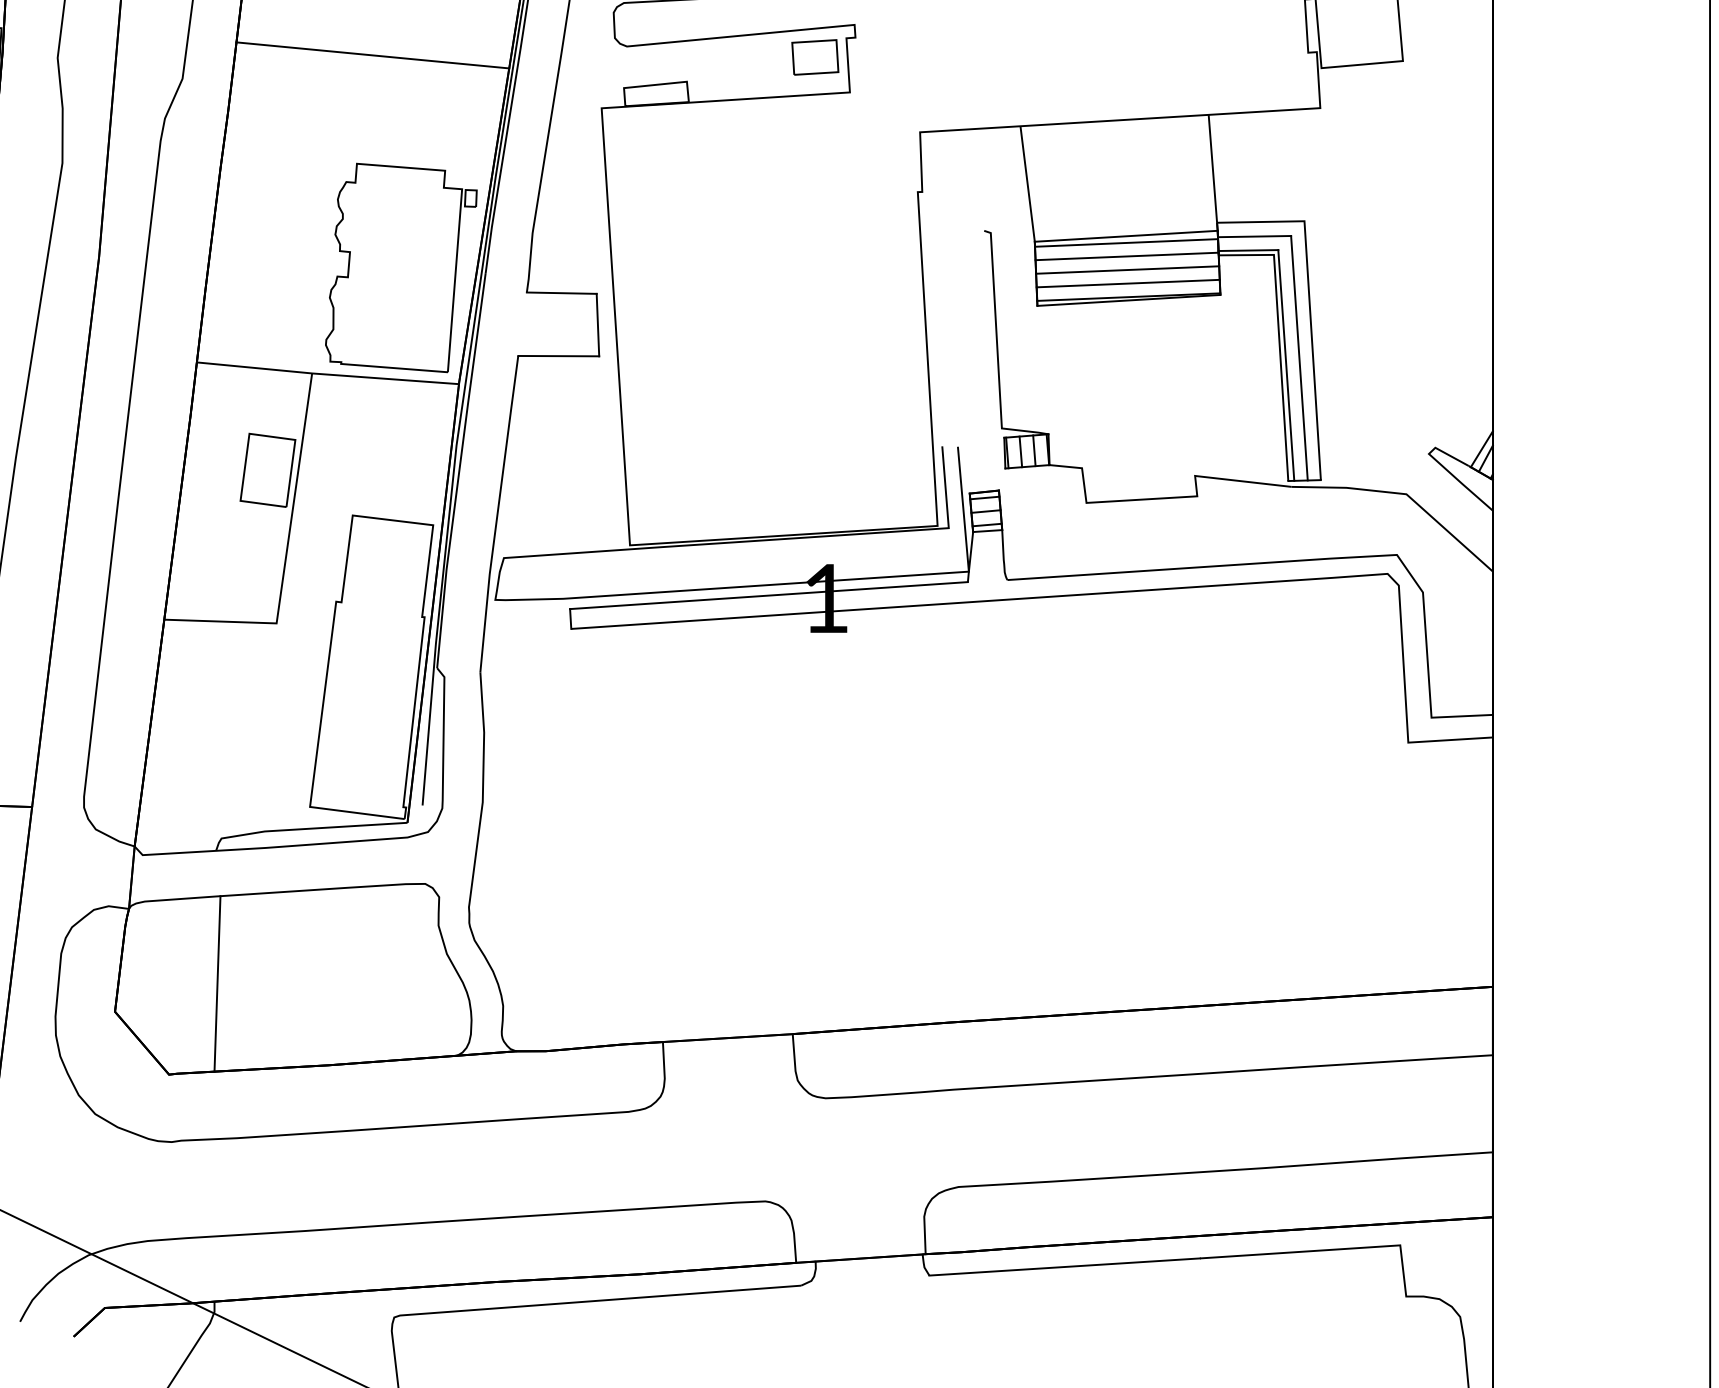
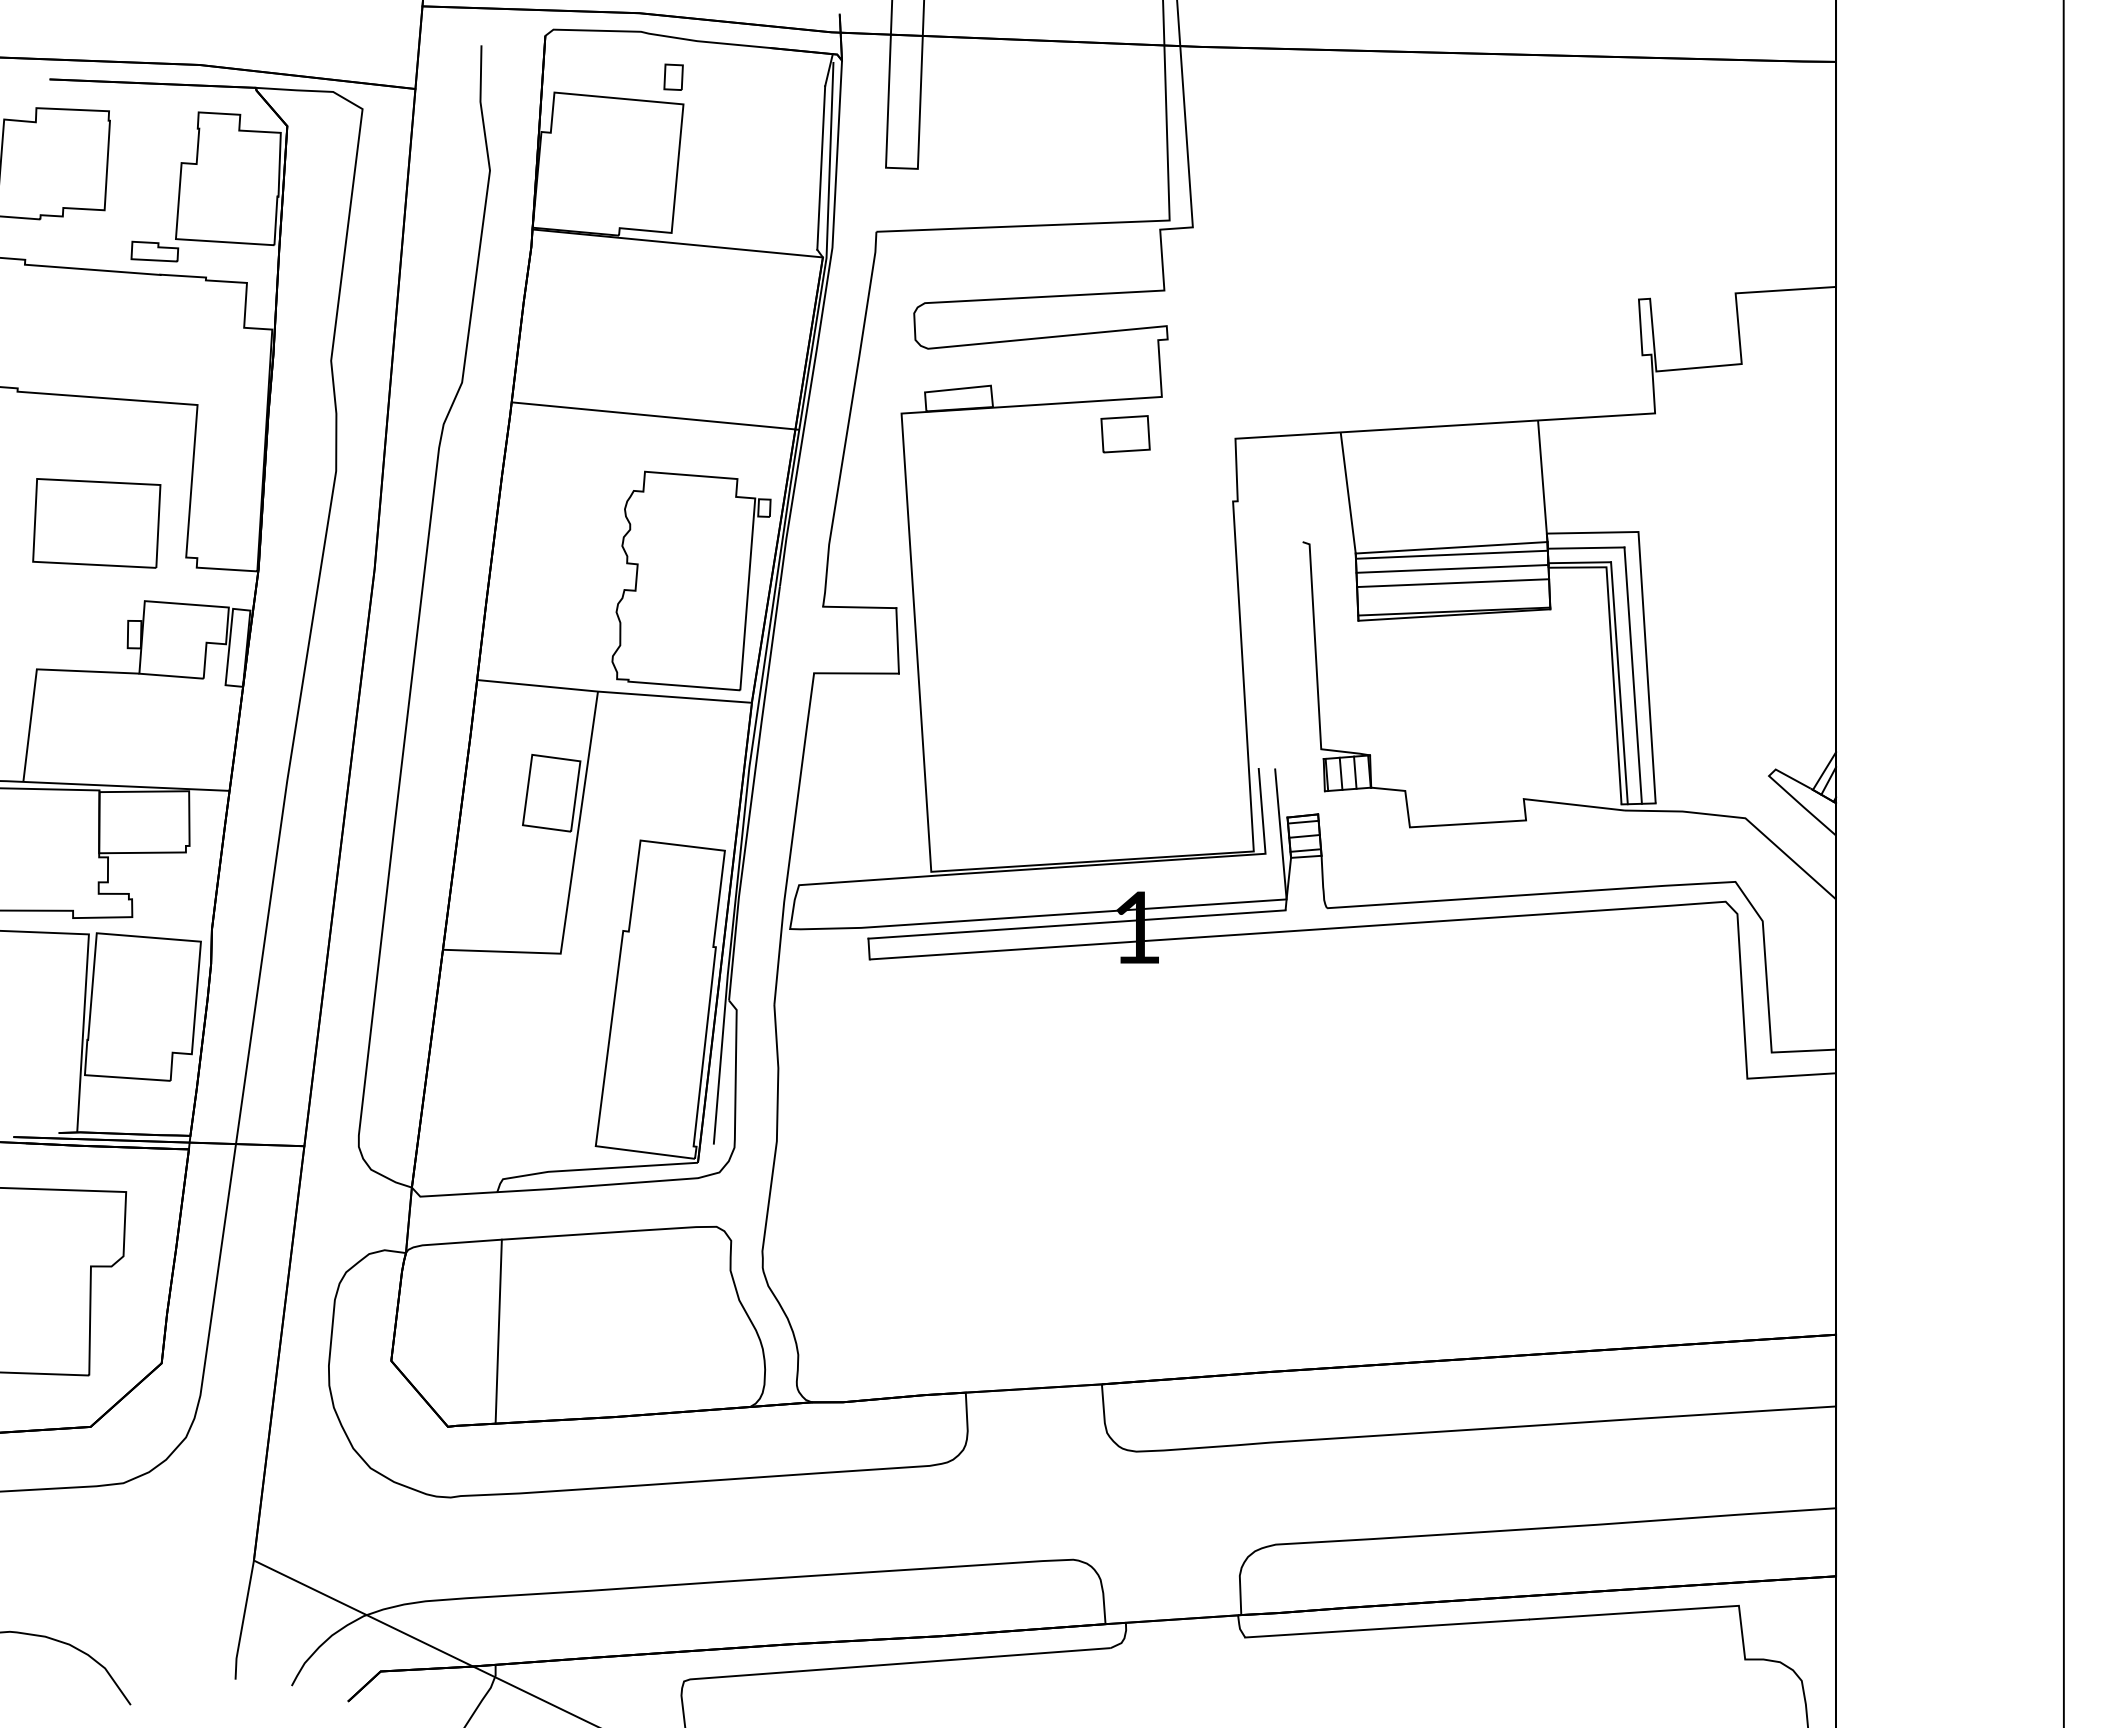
line: (372, 54) -> (655, 415), moved
part: (815, 57) -> (1125, 434), moved
line: (1128, 283) -> (1453, 597), removed

